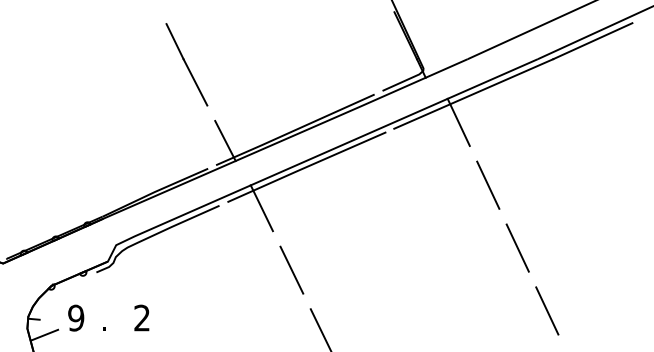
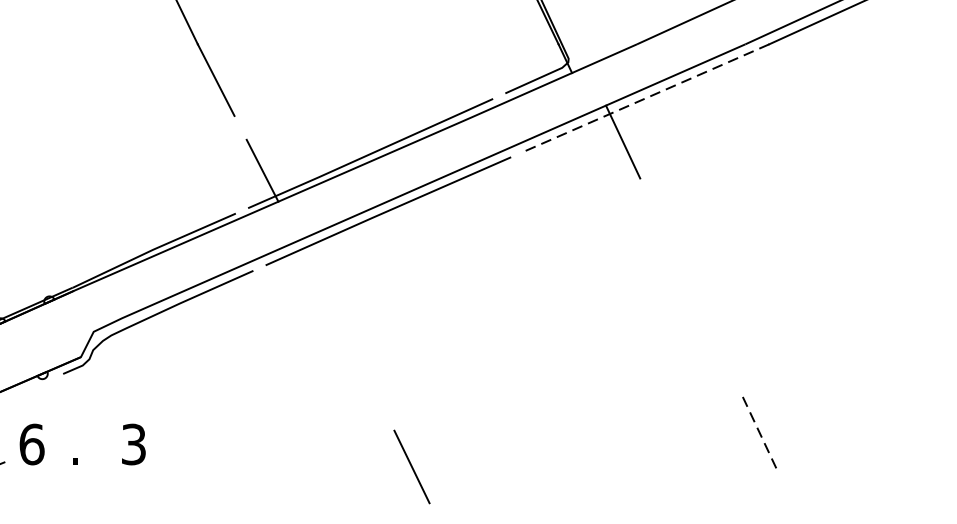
line: (473, 93) -> (645, 97), solid -> dashed
line: (488, 184) -> (669, 237), removed
line: (261, 208) -> (318, 275), removed
line: (517, 247) -> (713, 335), removed
line: (291, 269) -> (364, 369), removed
line: (547, 311) -> (760, 434), solid -> dashed
text: (76, 317) -> (32, 443), 9 -> 6
text: (141, 318) -> (132, 445), 2 -> 3

